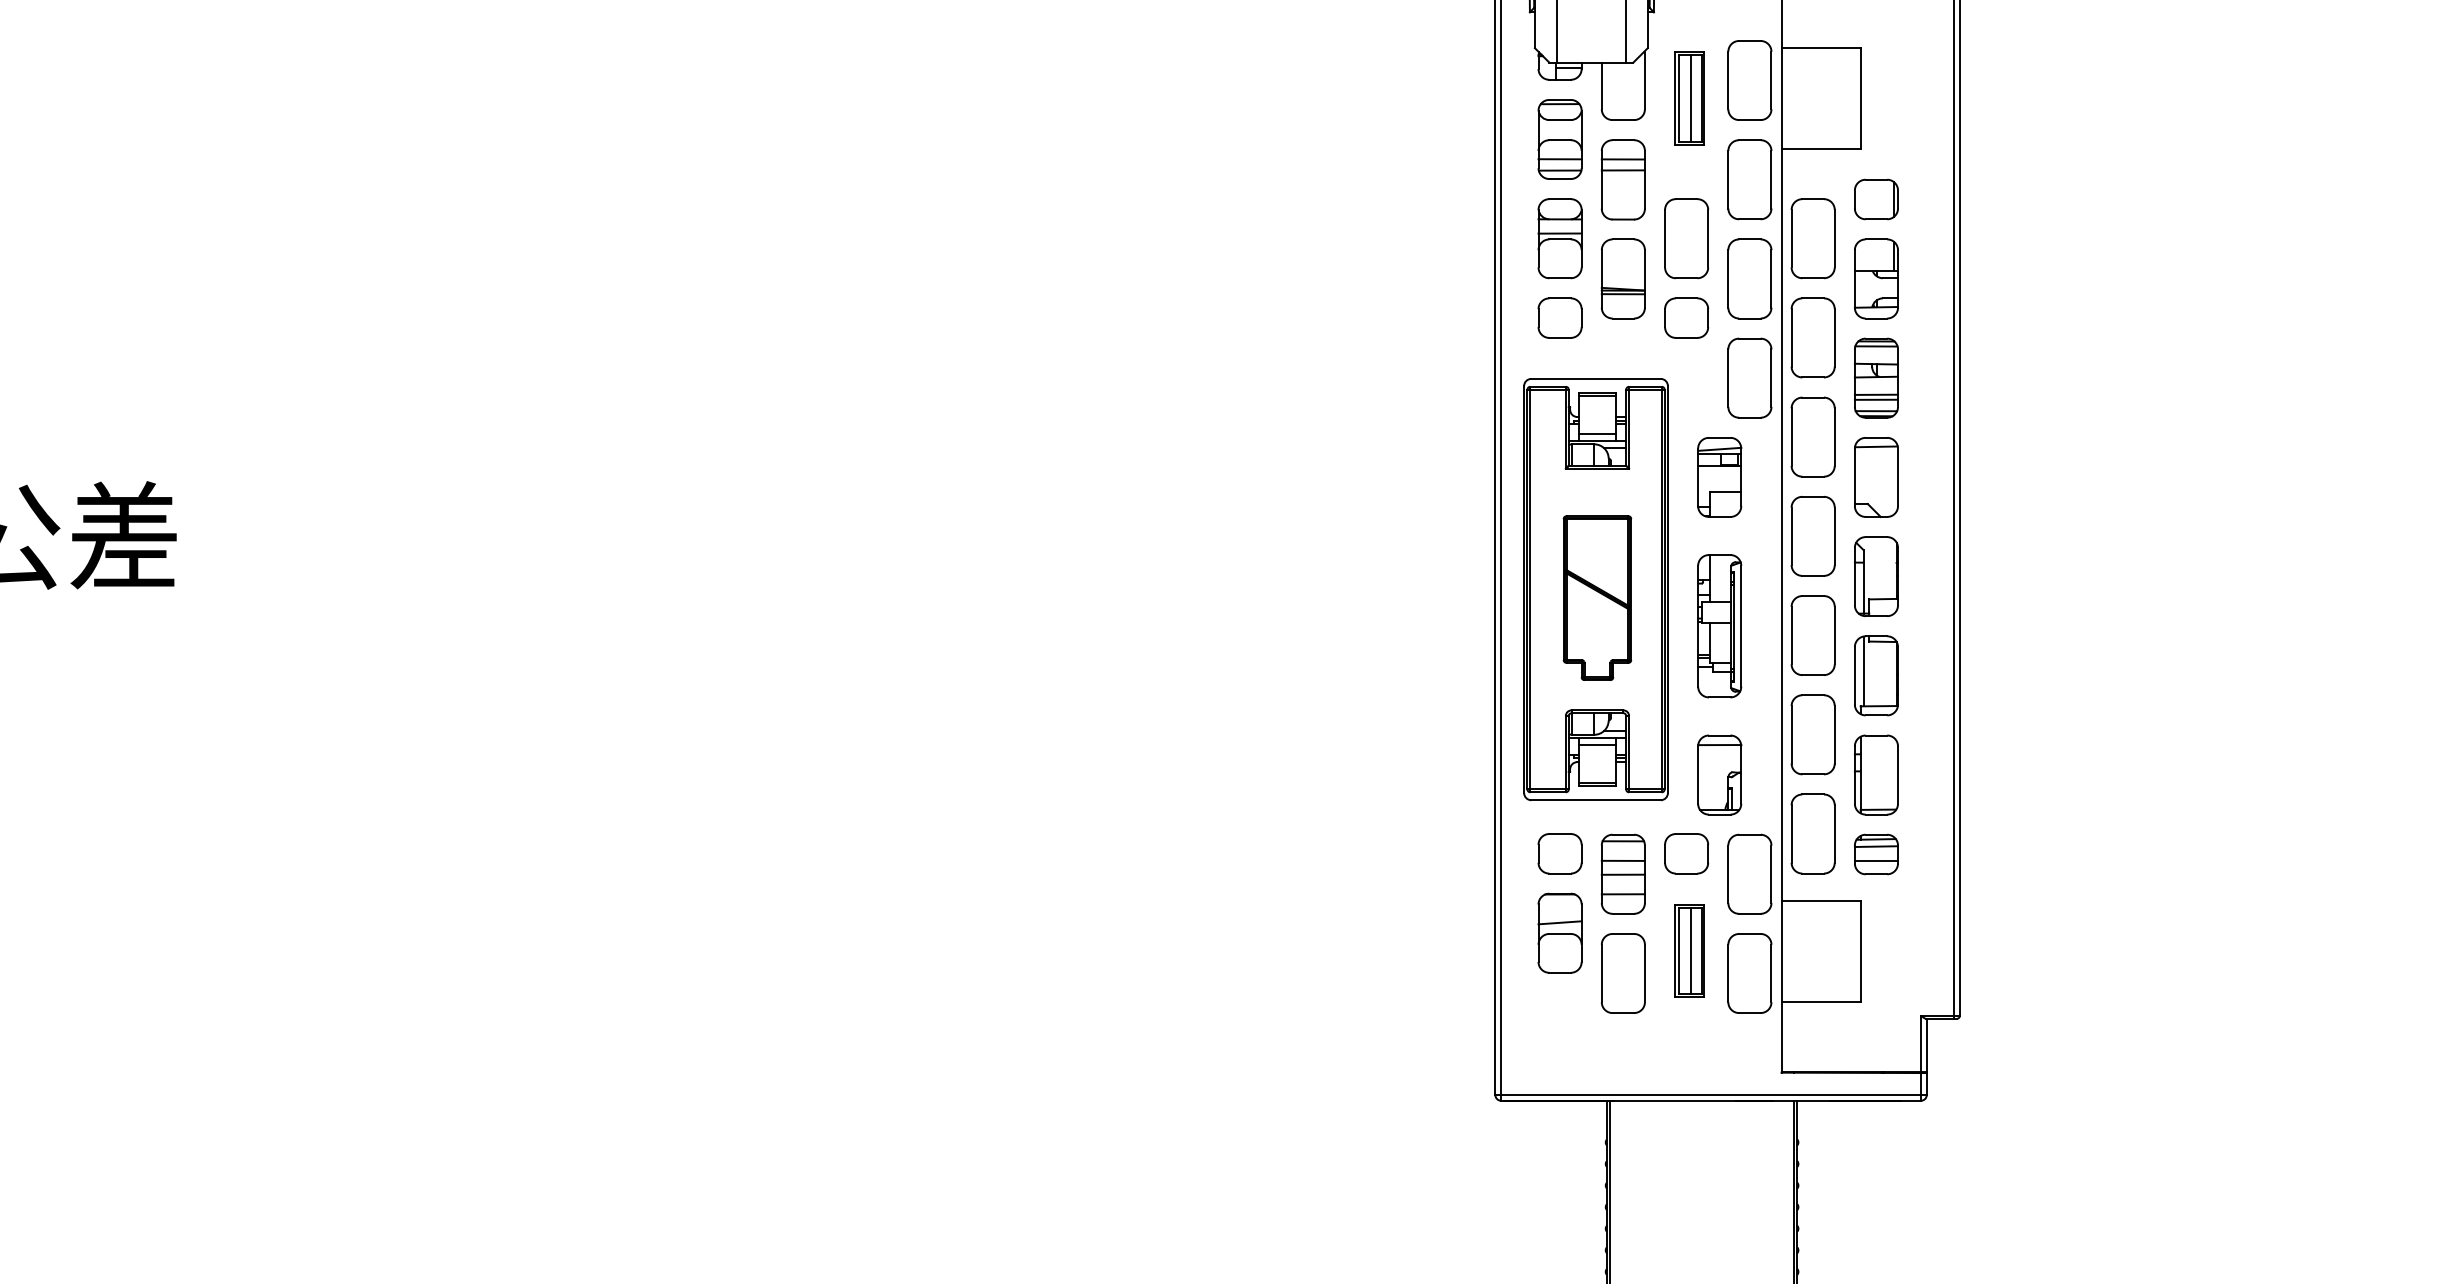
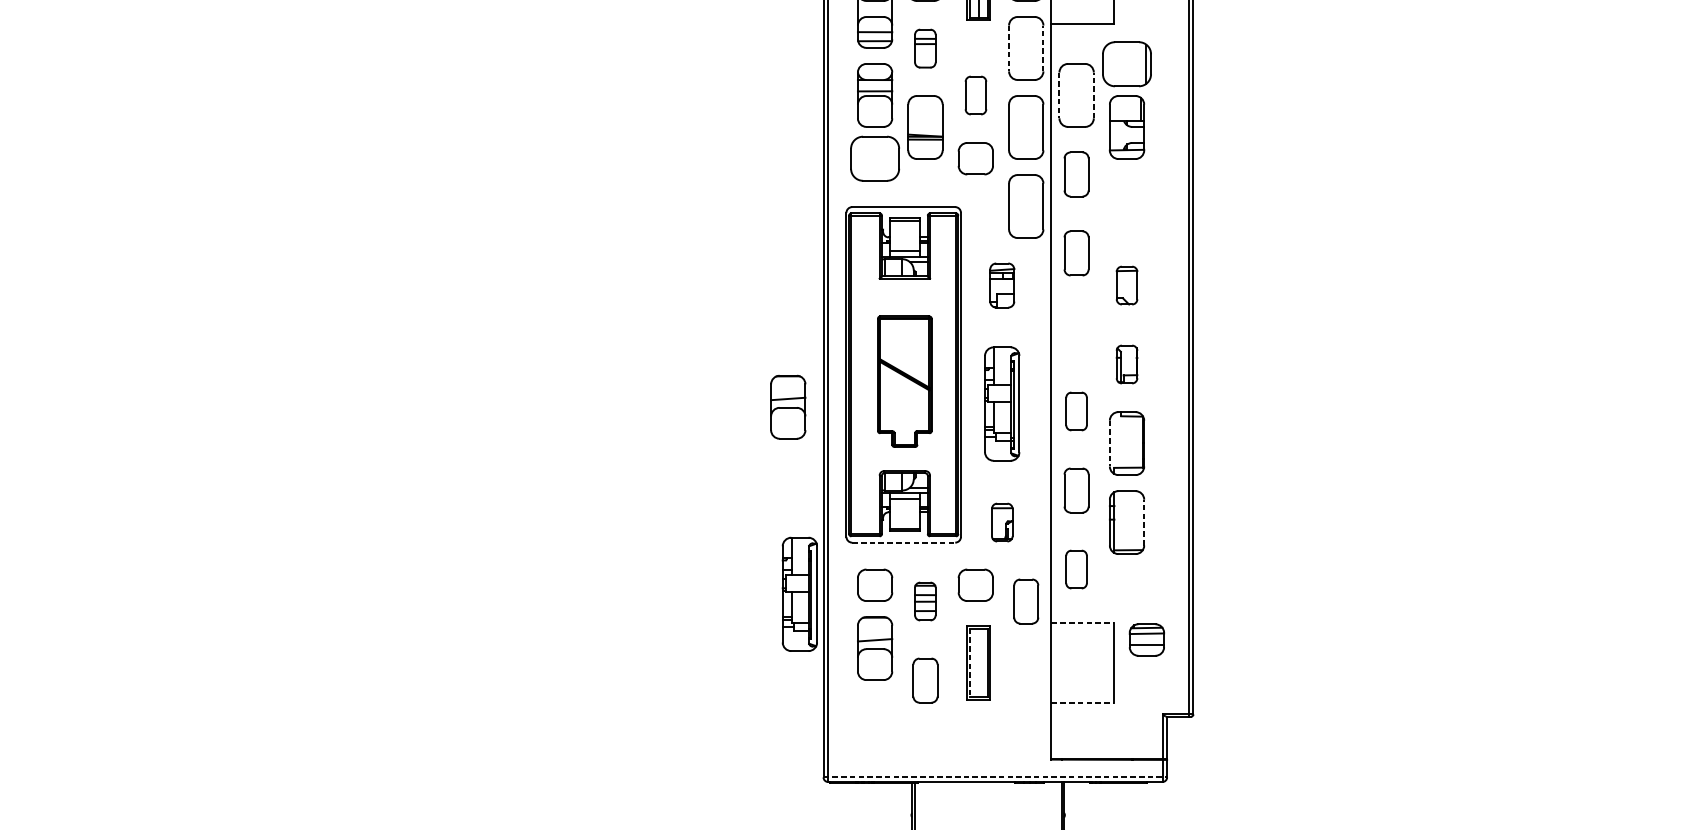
part: (1622, 179) -> (924, 48), size x0.6
line: (1728, 179) -> (1009, 48), solid -> dashed
line: (1771, 179) -> (1043, 48), solid -> dashed
part: (1876, 199) -> (1127, 64), size x1.4
part: (1686, 238) -> (975, 95), size x0.6
line: (1791, 238) -> (1059, 95), solid -> dashed
line: (1834, 238) -> (1093, 95), solid -> dashed
part: (1559, 317) -> (874, 158), size x1.4
part: (1812, 337) -> (1076, 174), size x0.7
part: (1876, 377) -> (1127, 205), removed
part: (1812, 436) -> (1076, 252), size x0.7
part: (1719, 477) -> (1002, 285), size x0.7
part: (1876, 477) -> (1127, 285), size x0.6
part: (1812, 535) -> (1076, 331), removed
part: (1876, 576) -> (1127, 364), size x0.6
part: (1450, 629) -> (787, 406), added
part: (1812, 635) -> (1076, 411), size x0.6
line: (1863, 671) -> (1116, 440), removed
line: (1854, 675) -> (1109, 443), solid -> dashed
part: (1812, 734) -> (1076, 490), size x0.7
part: (1719, 774) -> (1002, 522), size x0.6
line: (1898, 775) -> (1144, 522), solid -> dashed
line: (1596, 800) -> (904, 542), solid -> dashed
part: (1812, 833) -> (1076, 569), size x0.6
part: (1876, 854) -> (1146, 640), moved
part: (1465, 865) -> (799, 594), added
part: (1622, 873) -> (924, 600), size x0.6
part: (1749, 873) -> (1025, 600), size x0.7
line: (1821, 900) -> (1083, 622), solid -> dashed
line: (1679, 951) -> (970, 663), solid -> dashed
line: (1690, 951) -> (978, 663), removed
part: (1623, 973) -> (925, 680), size x0.7
part: (1749, 973) -> (1025, 680), removed
line: (1821, 1001) -> (1083, 702), solid -> dashed
line: (1711, 1095) -> (995, 777), solid -> dashed

